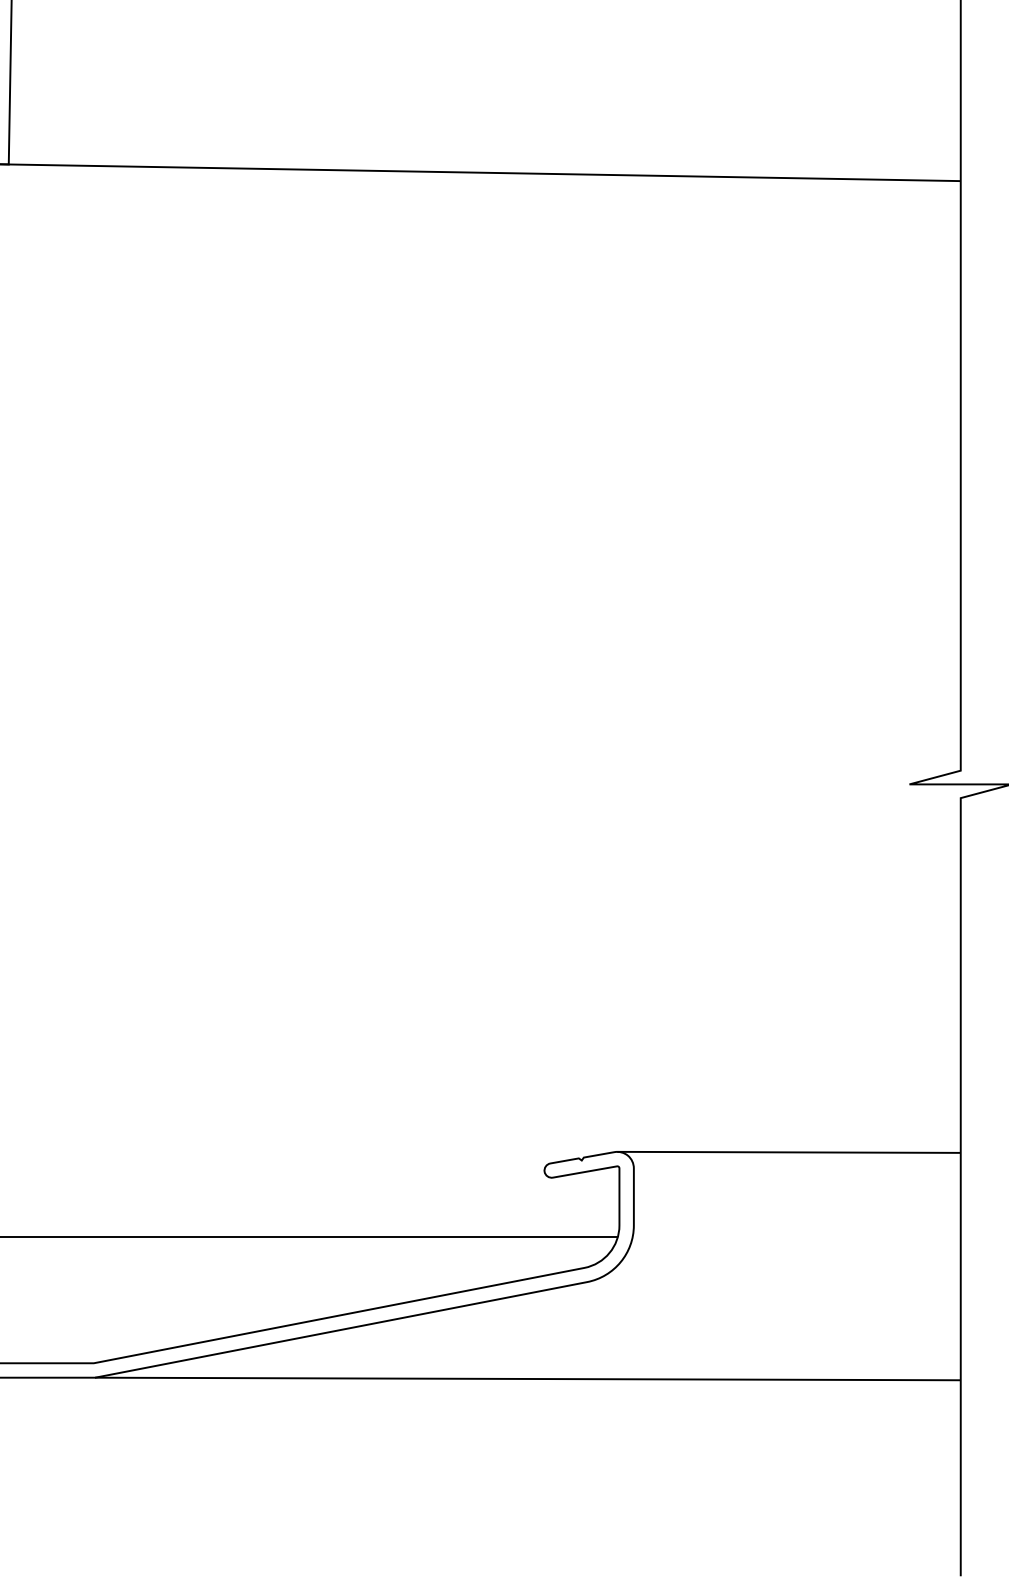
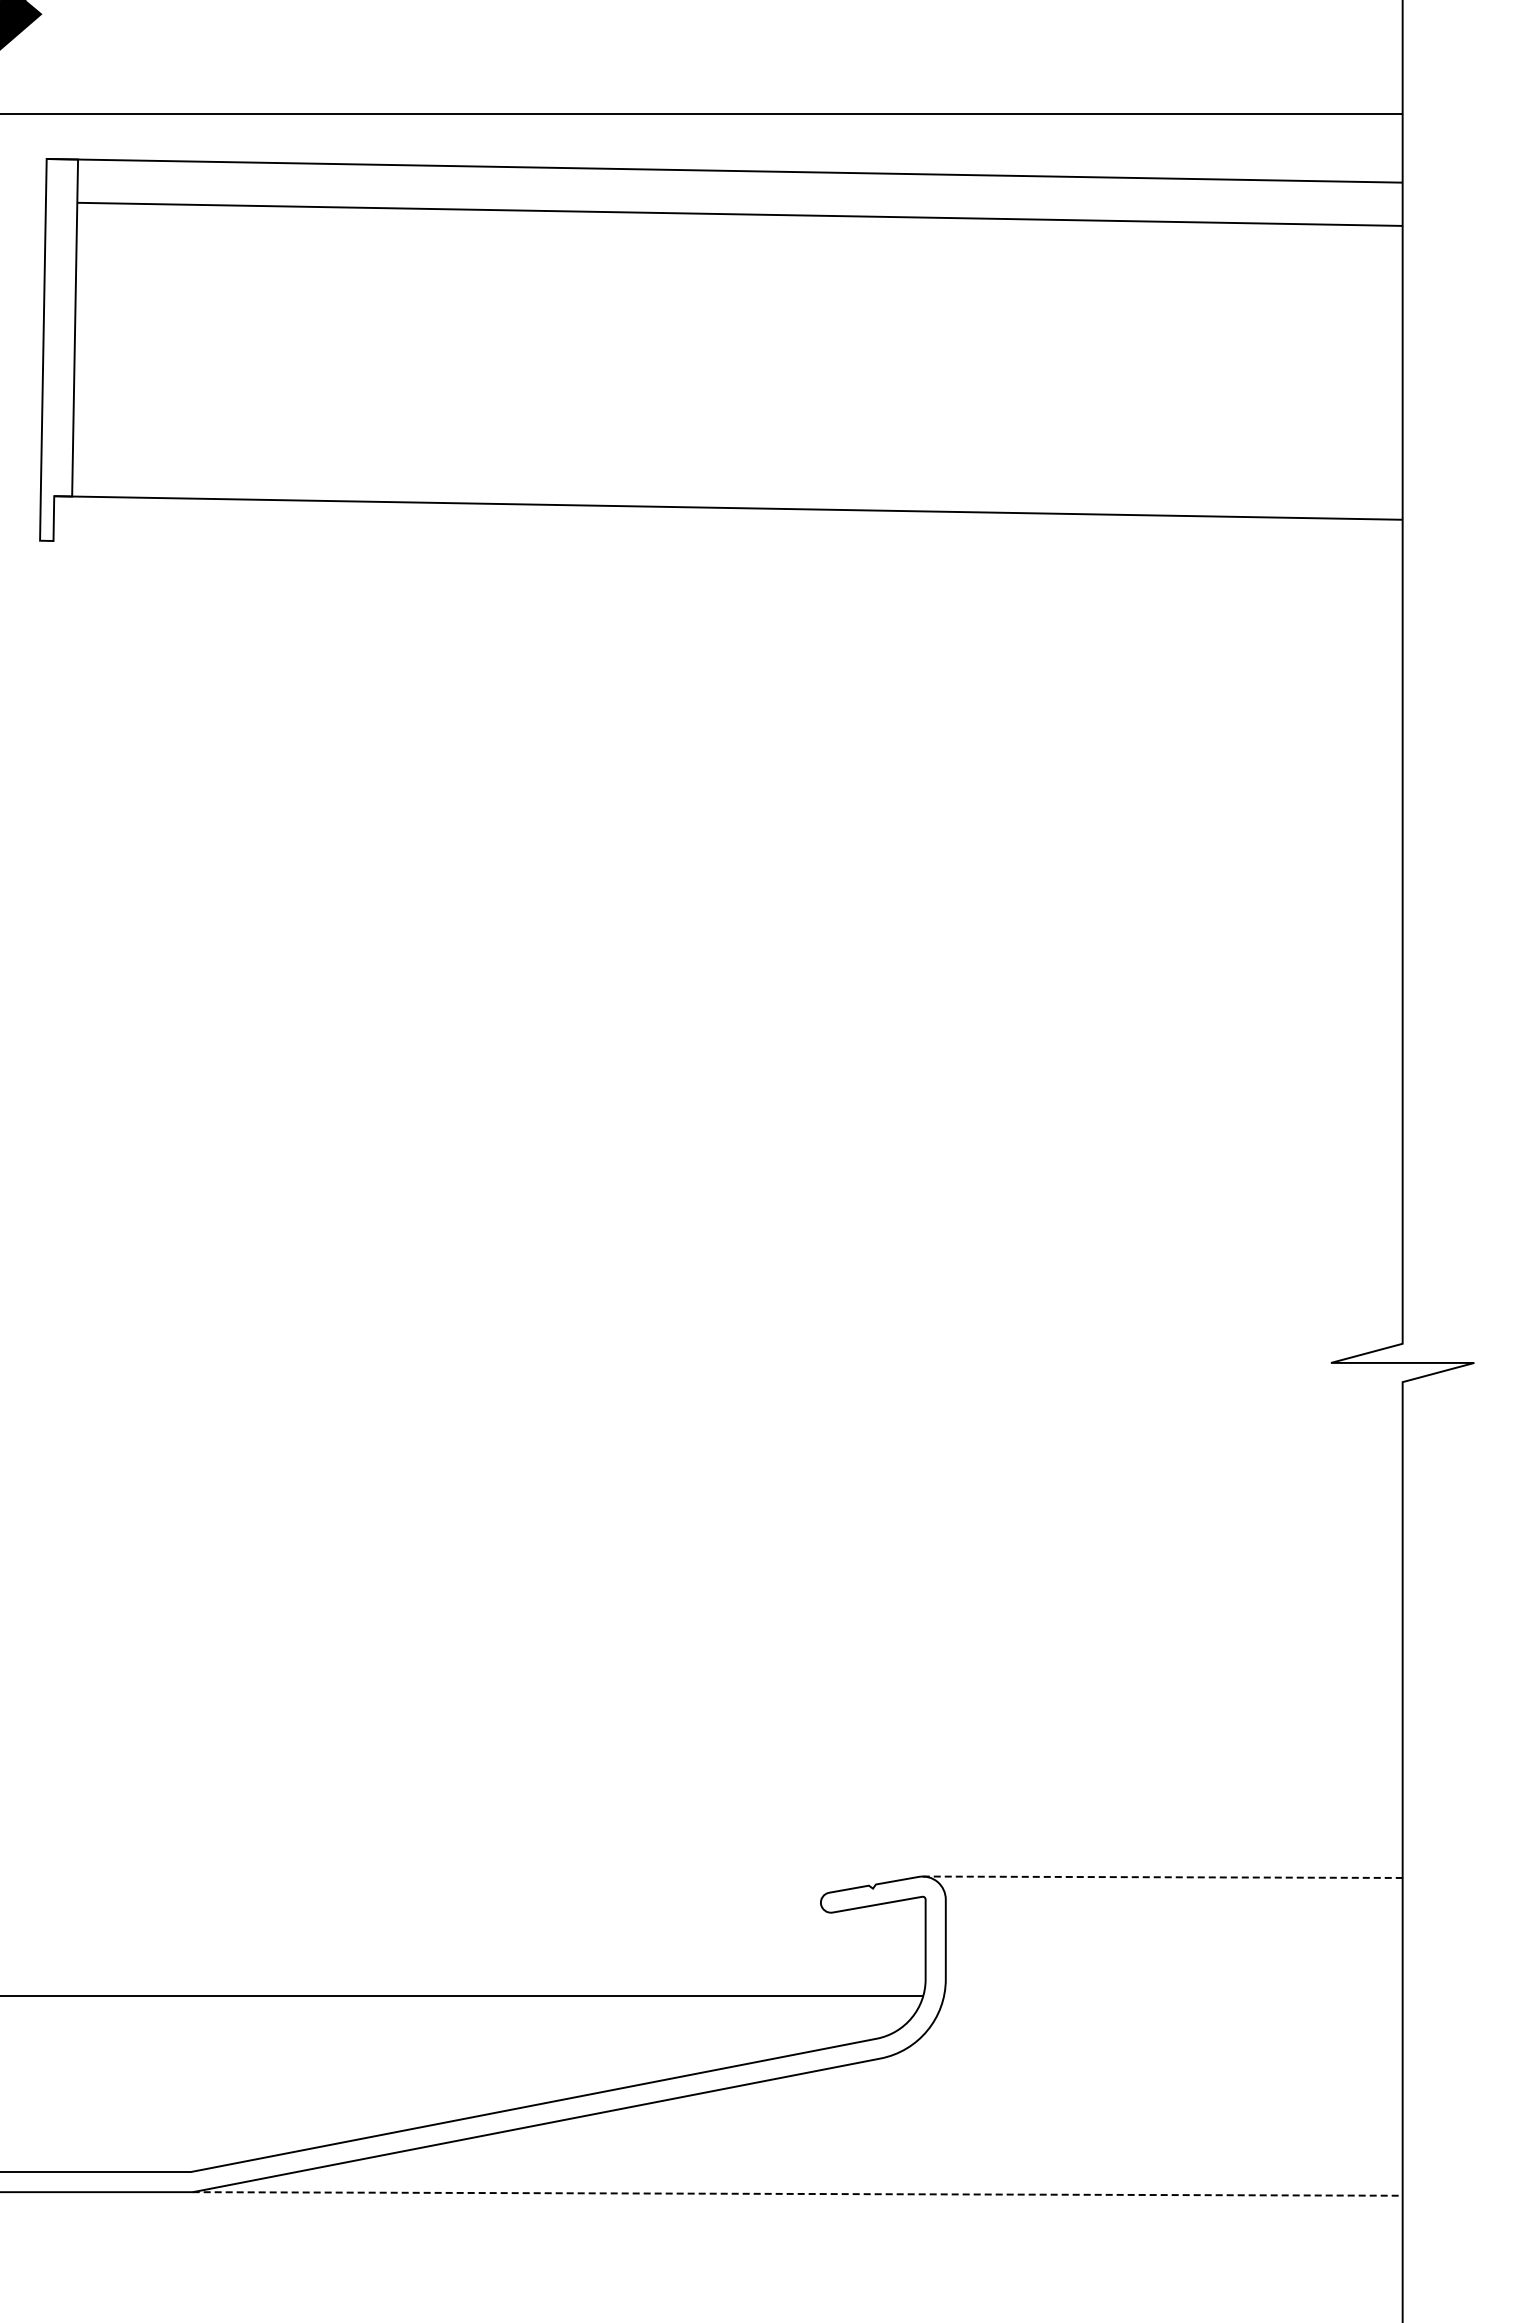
line: (788, 1152) -> (1162, 1877), solid -> dashed
line: (527, 1378) -> (797, 2193), solid -> dashed

